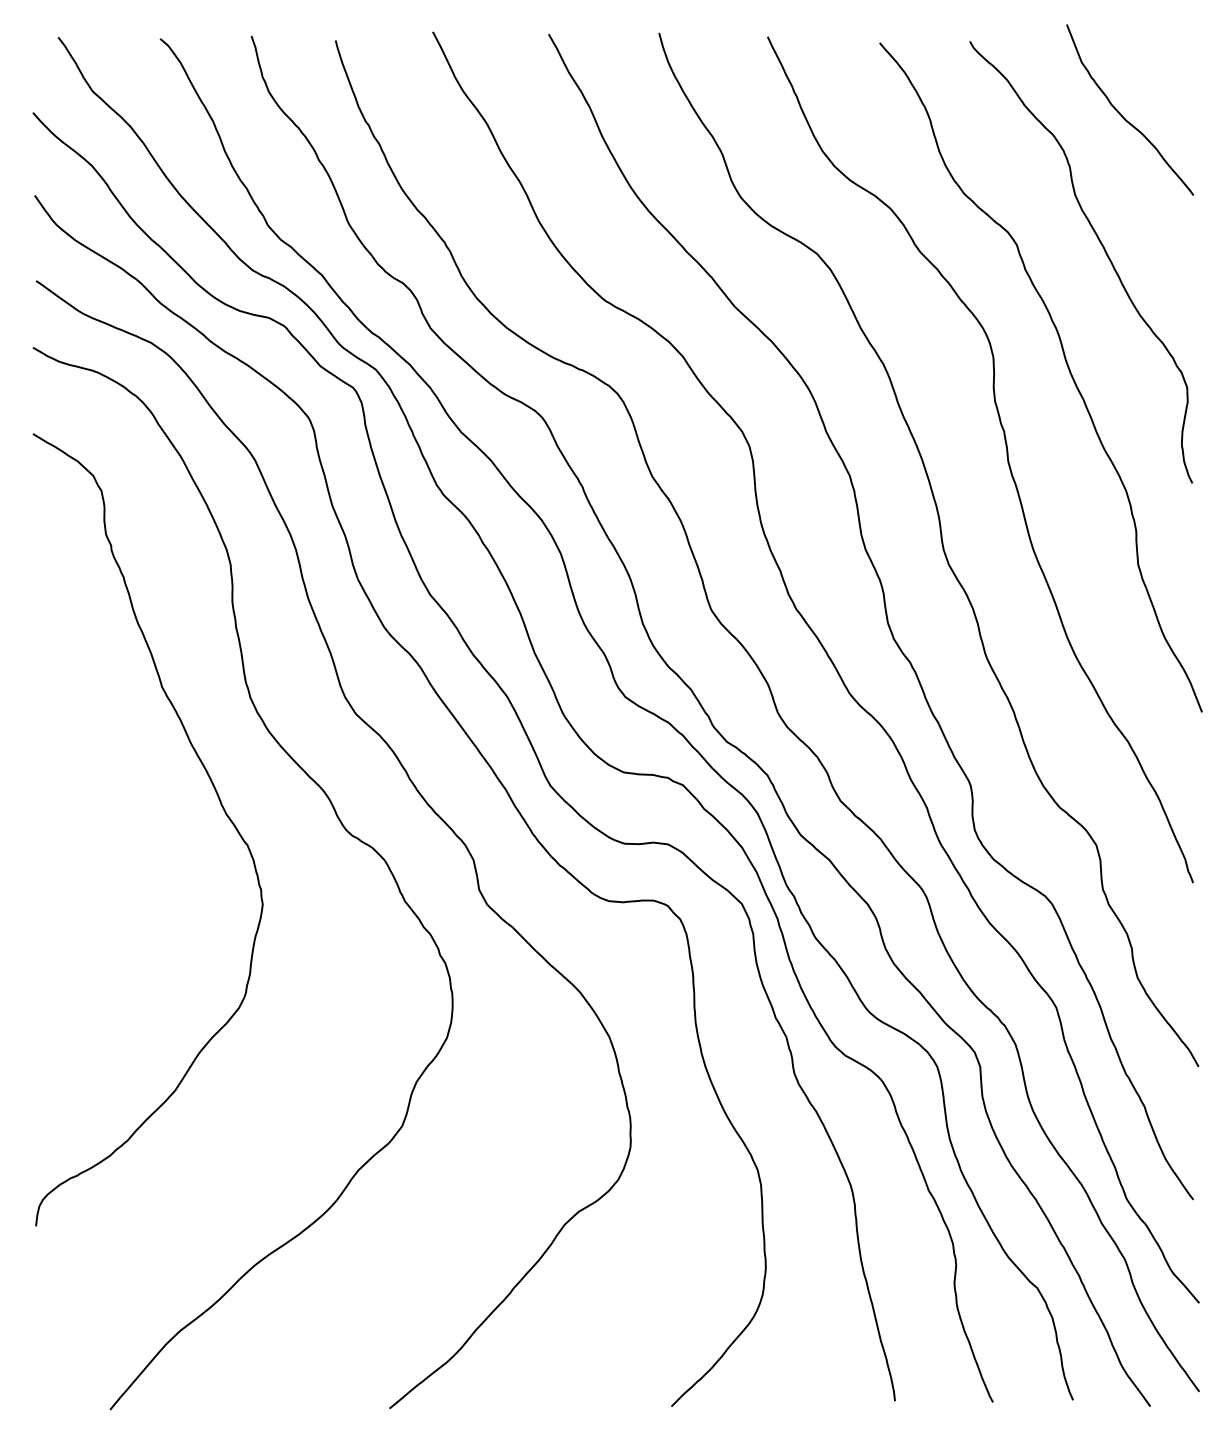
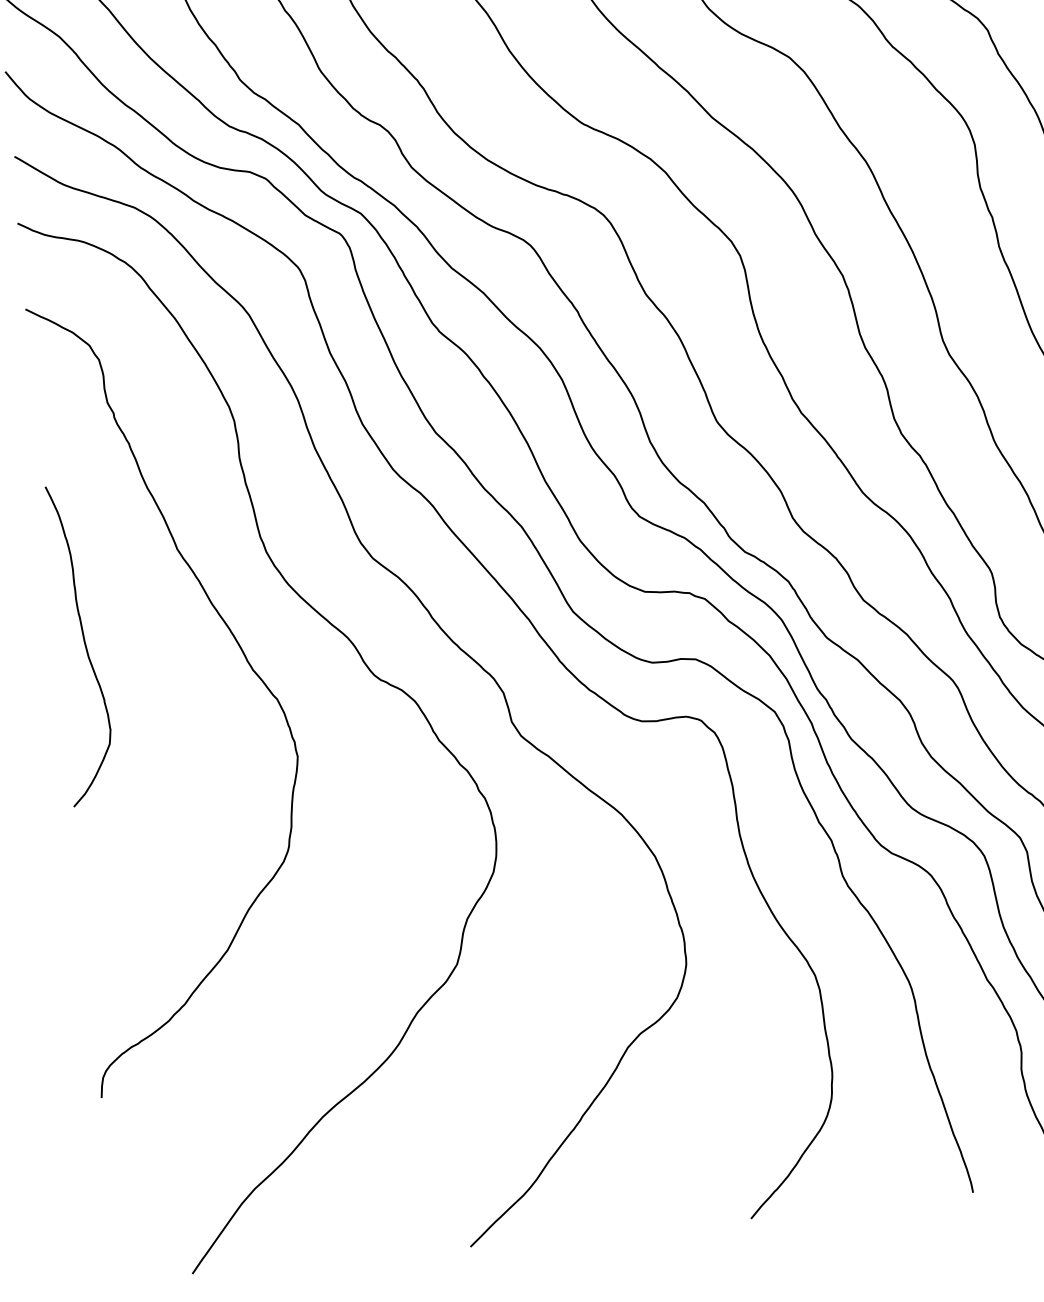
curve: (60, 773) -> (84, 644), added

